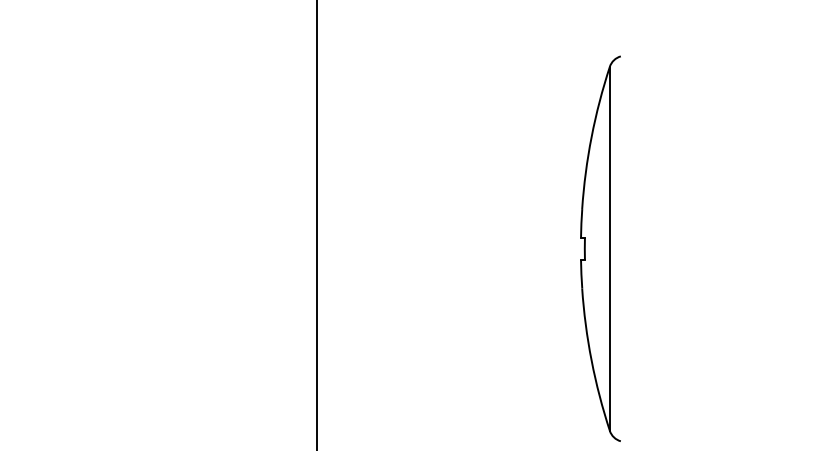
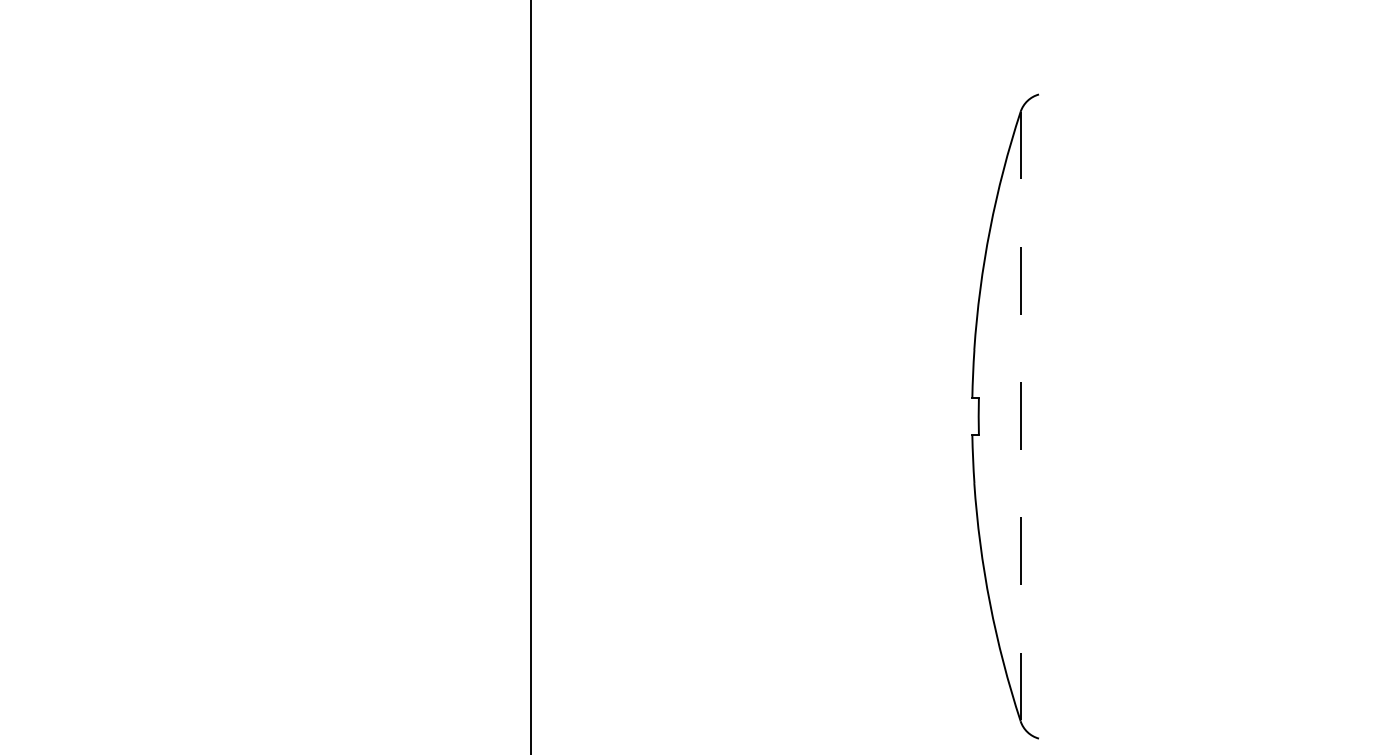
line: (609, 249) -> (1020, 417), solid -> dashed

